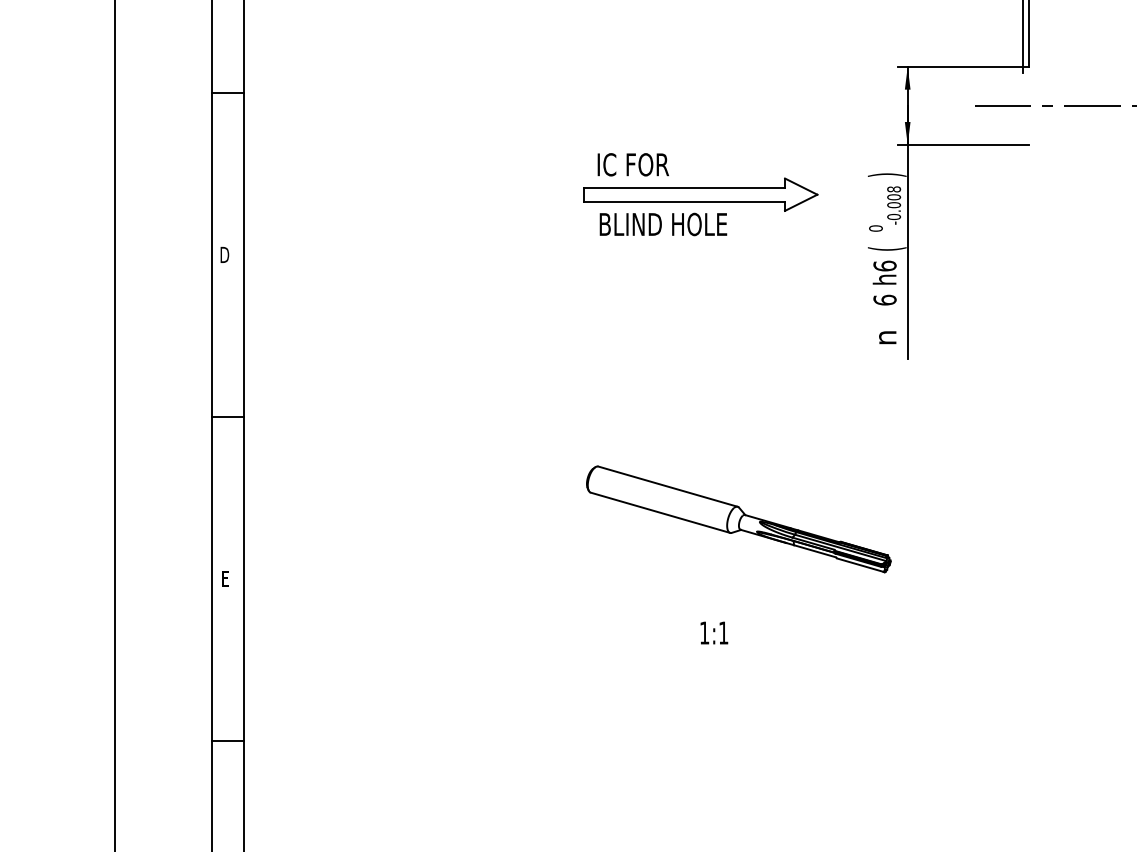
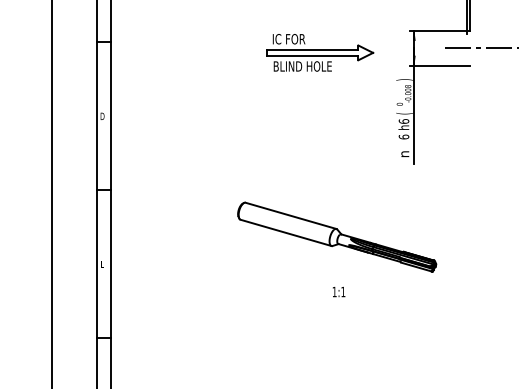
part: (702, 193) -> (320, 52), moved
part: (739, 517) -> (337, 236), size x1.43
text: (715, 631) -> (339, 291), moved

